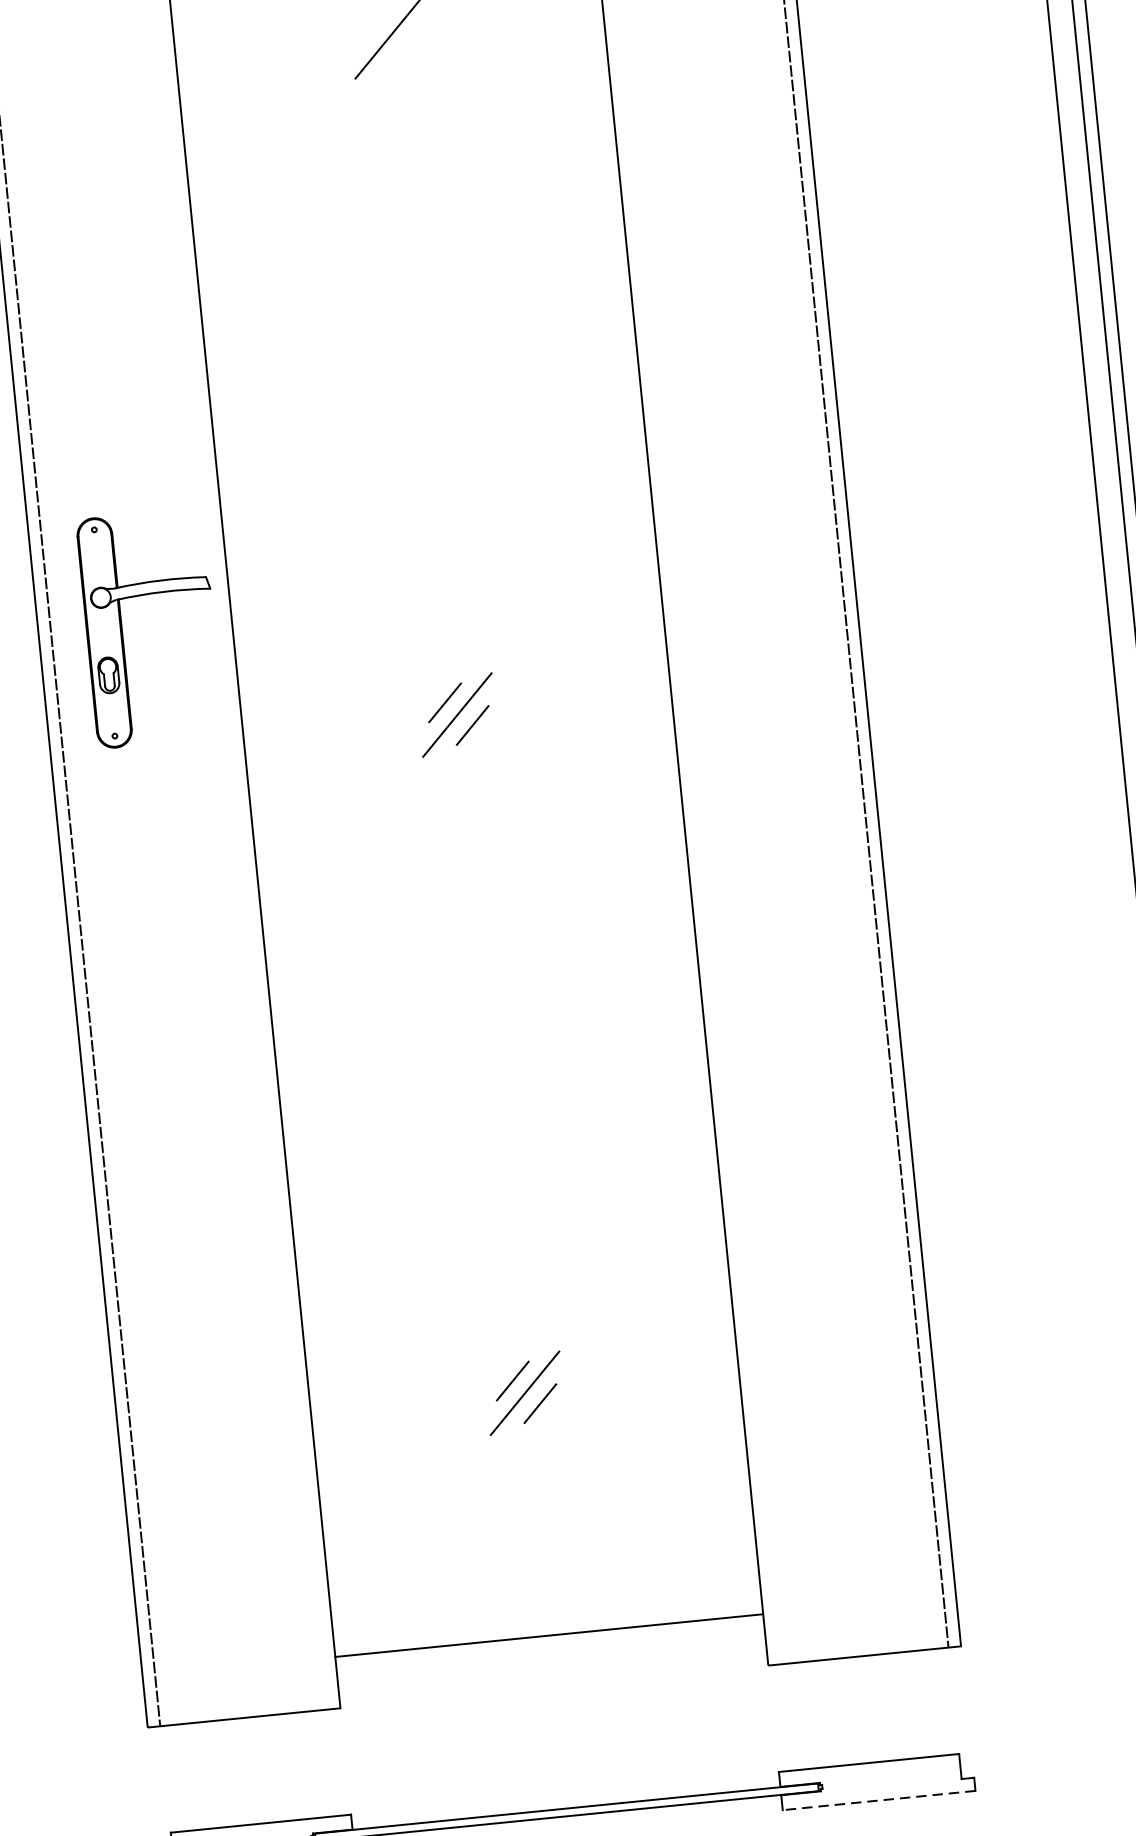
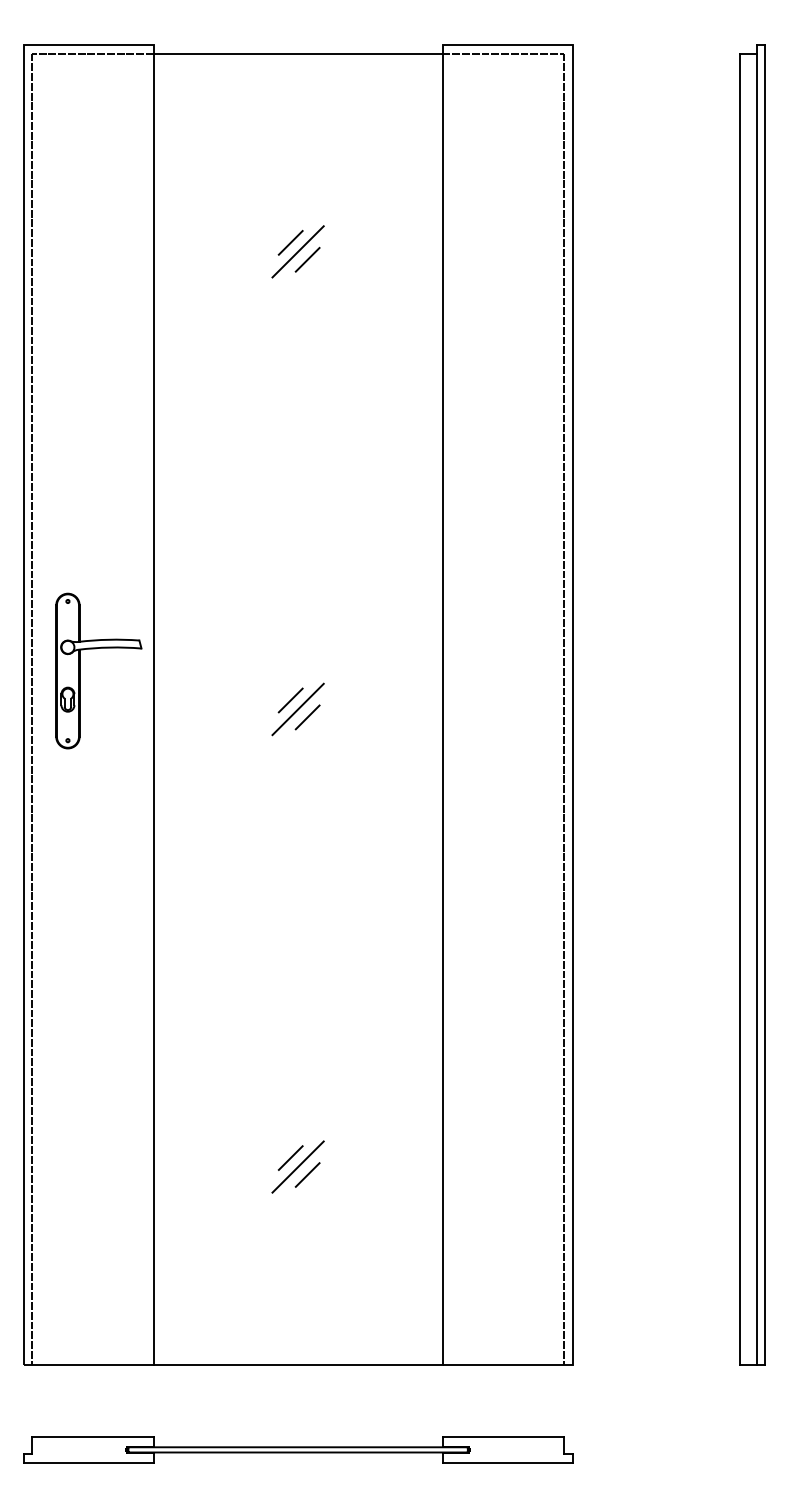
line: (376, 24) -> (290, 242), added
line: (404, 46) -> (307, 259), added
part: (123, 630) -> (80, 670), moved
line: (548, 1635) -> (297, 1364), moved
line: (879, 1800) -> (507, 1462), dashed -> solid

